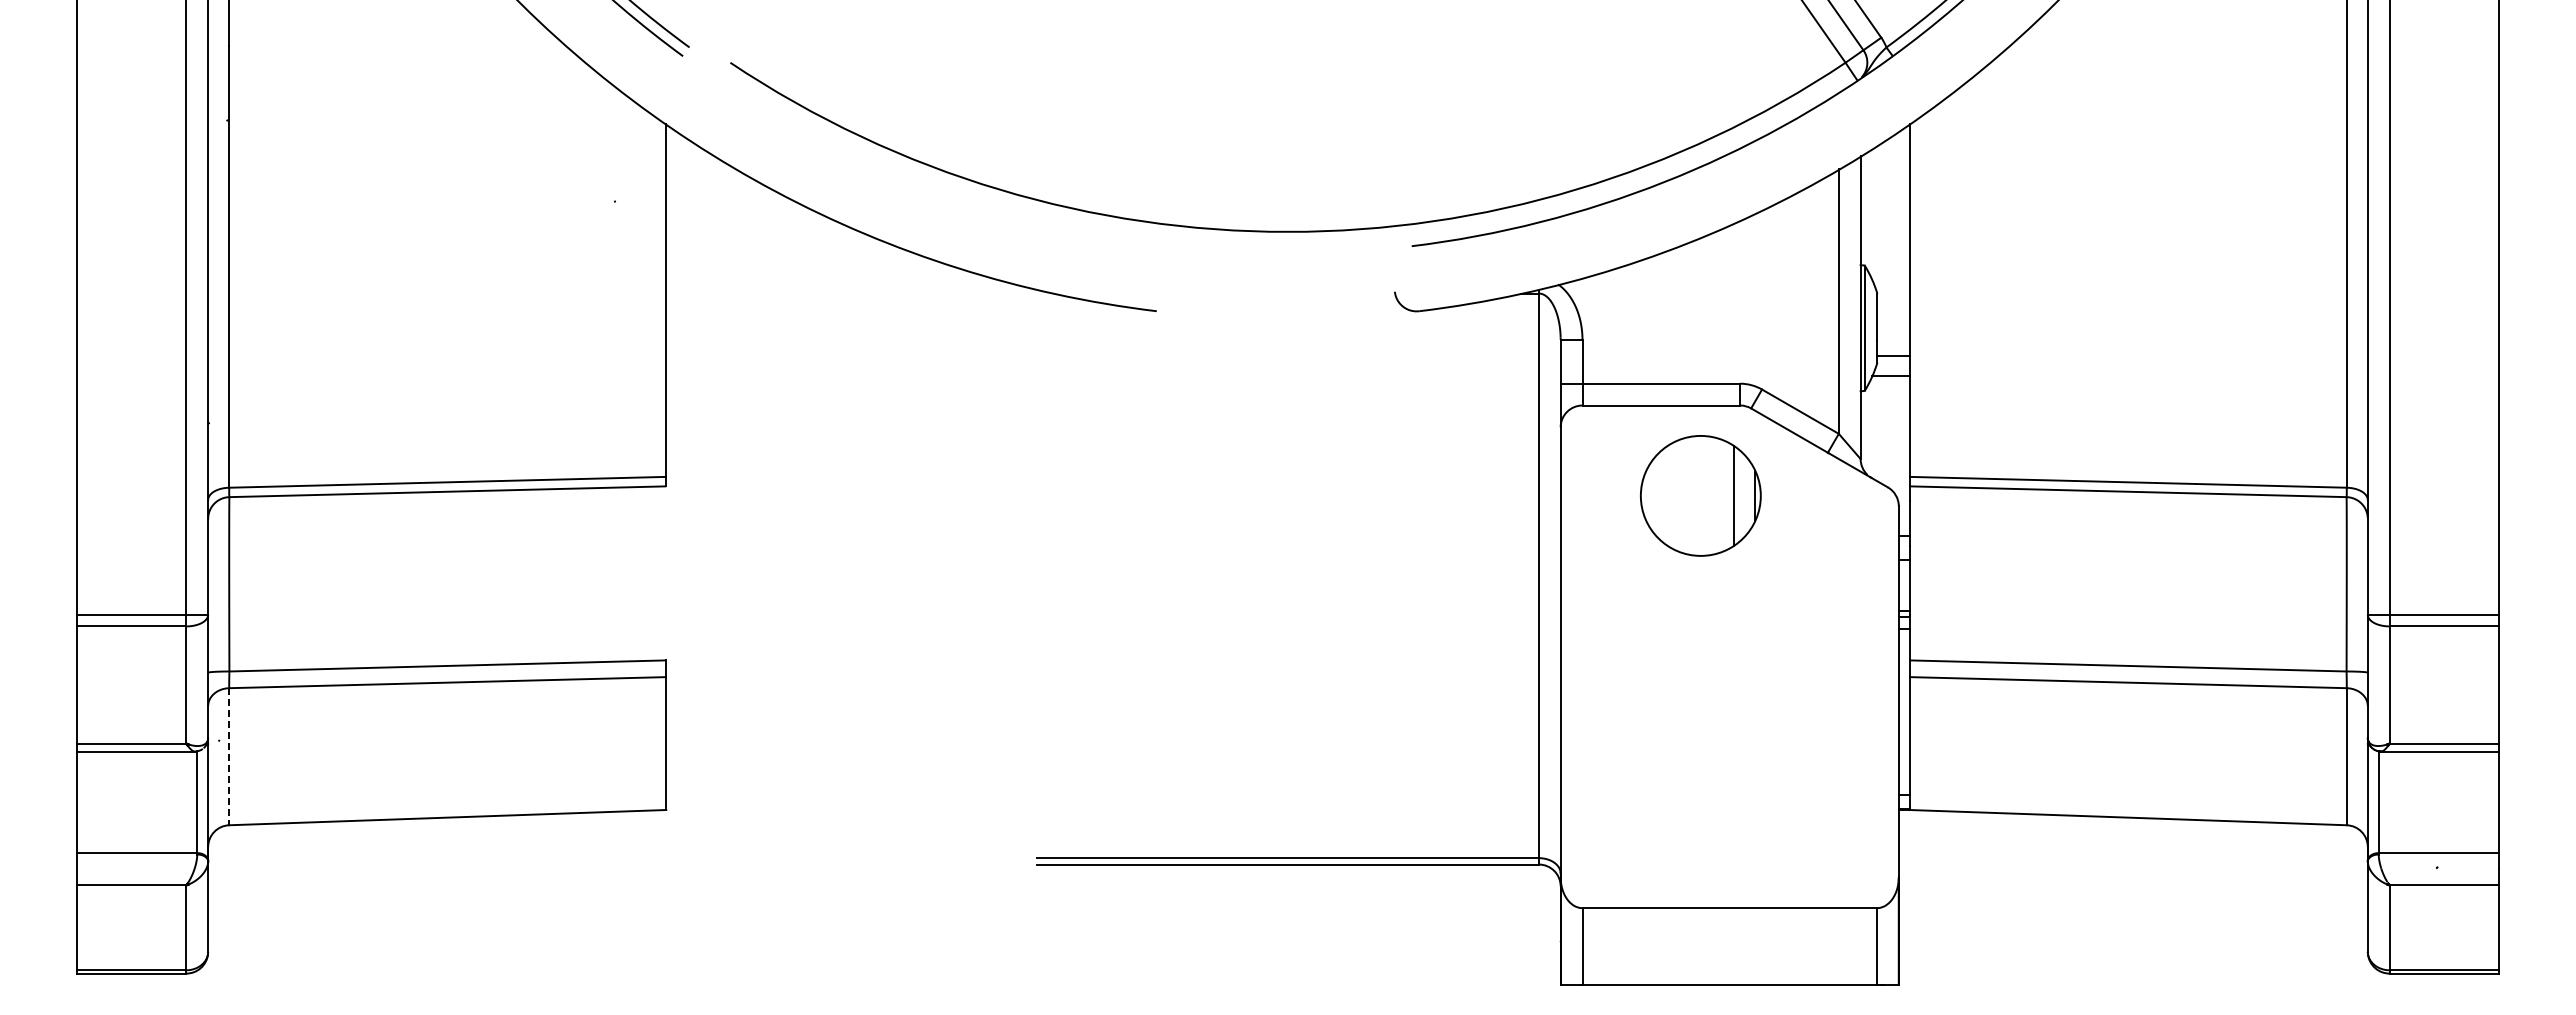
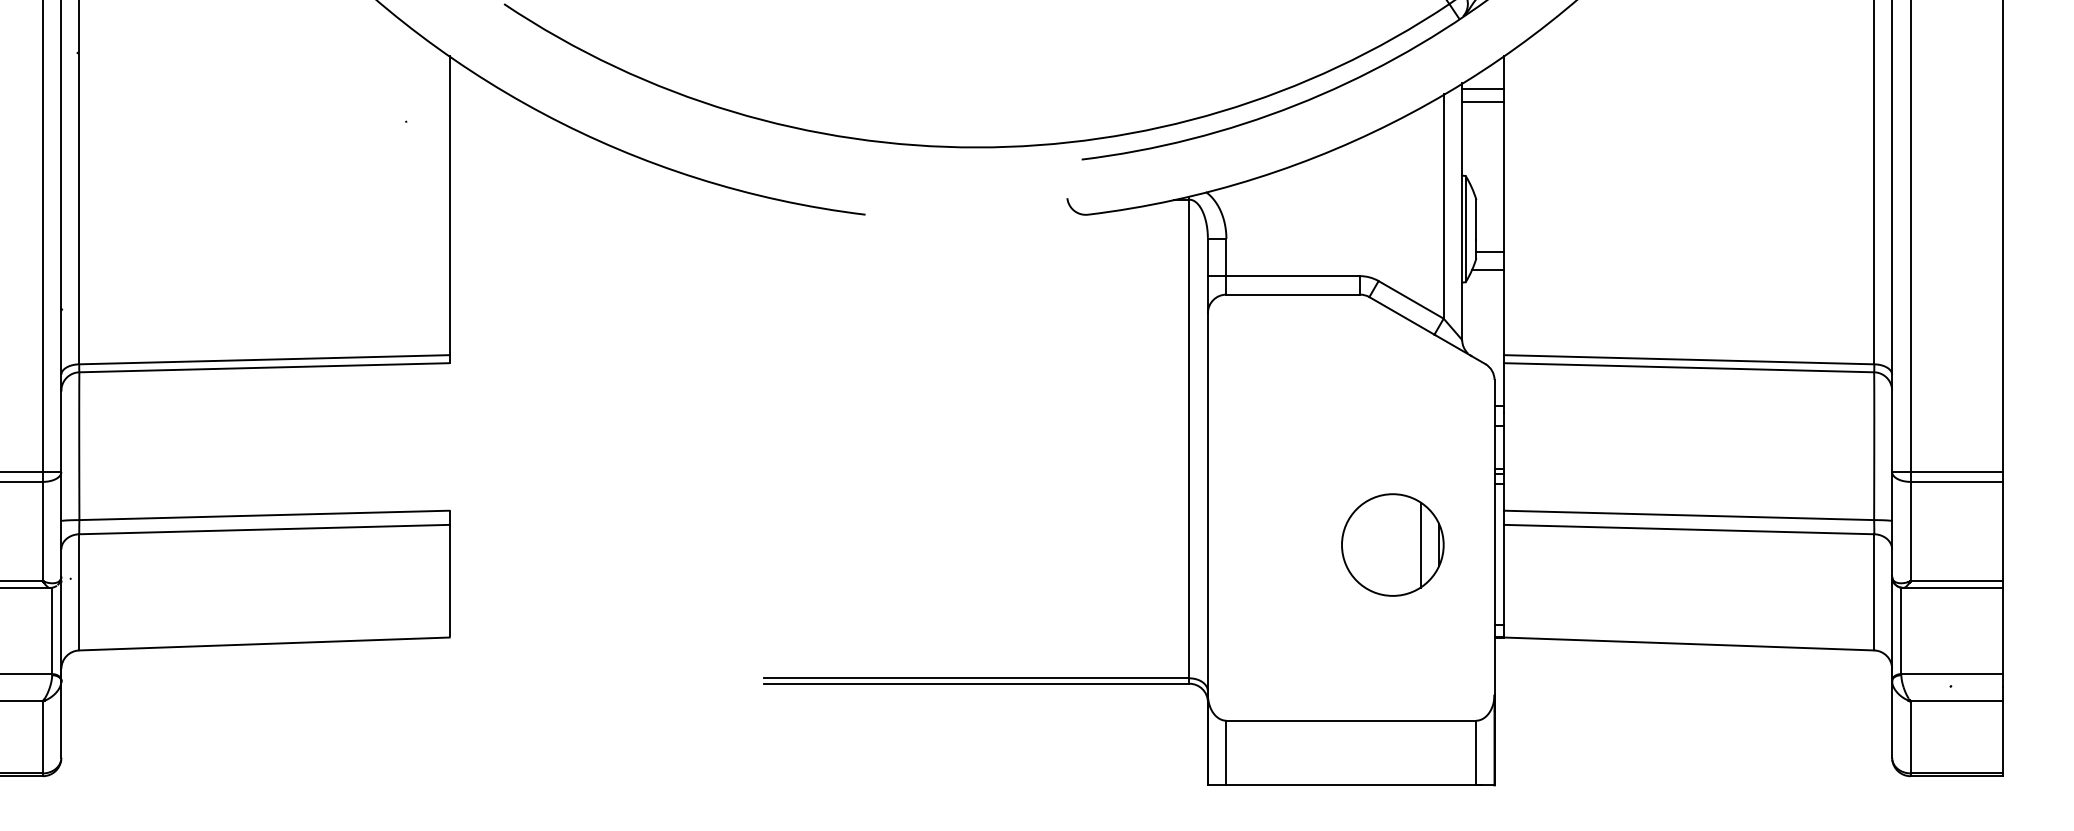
line: (1884, 162) -> (1482, 88), added
line: (1884, 177) -> (1482, 101), added
part: (1700, 495) -> (1392, 544), moved
line: (229, 756) -> (79, 592), dashed -> solid

